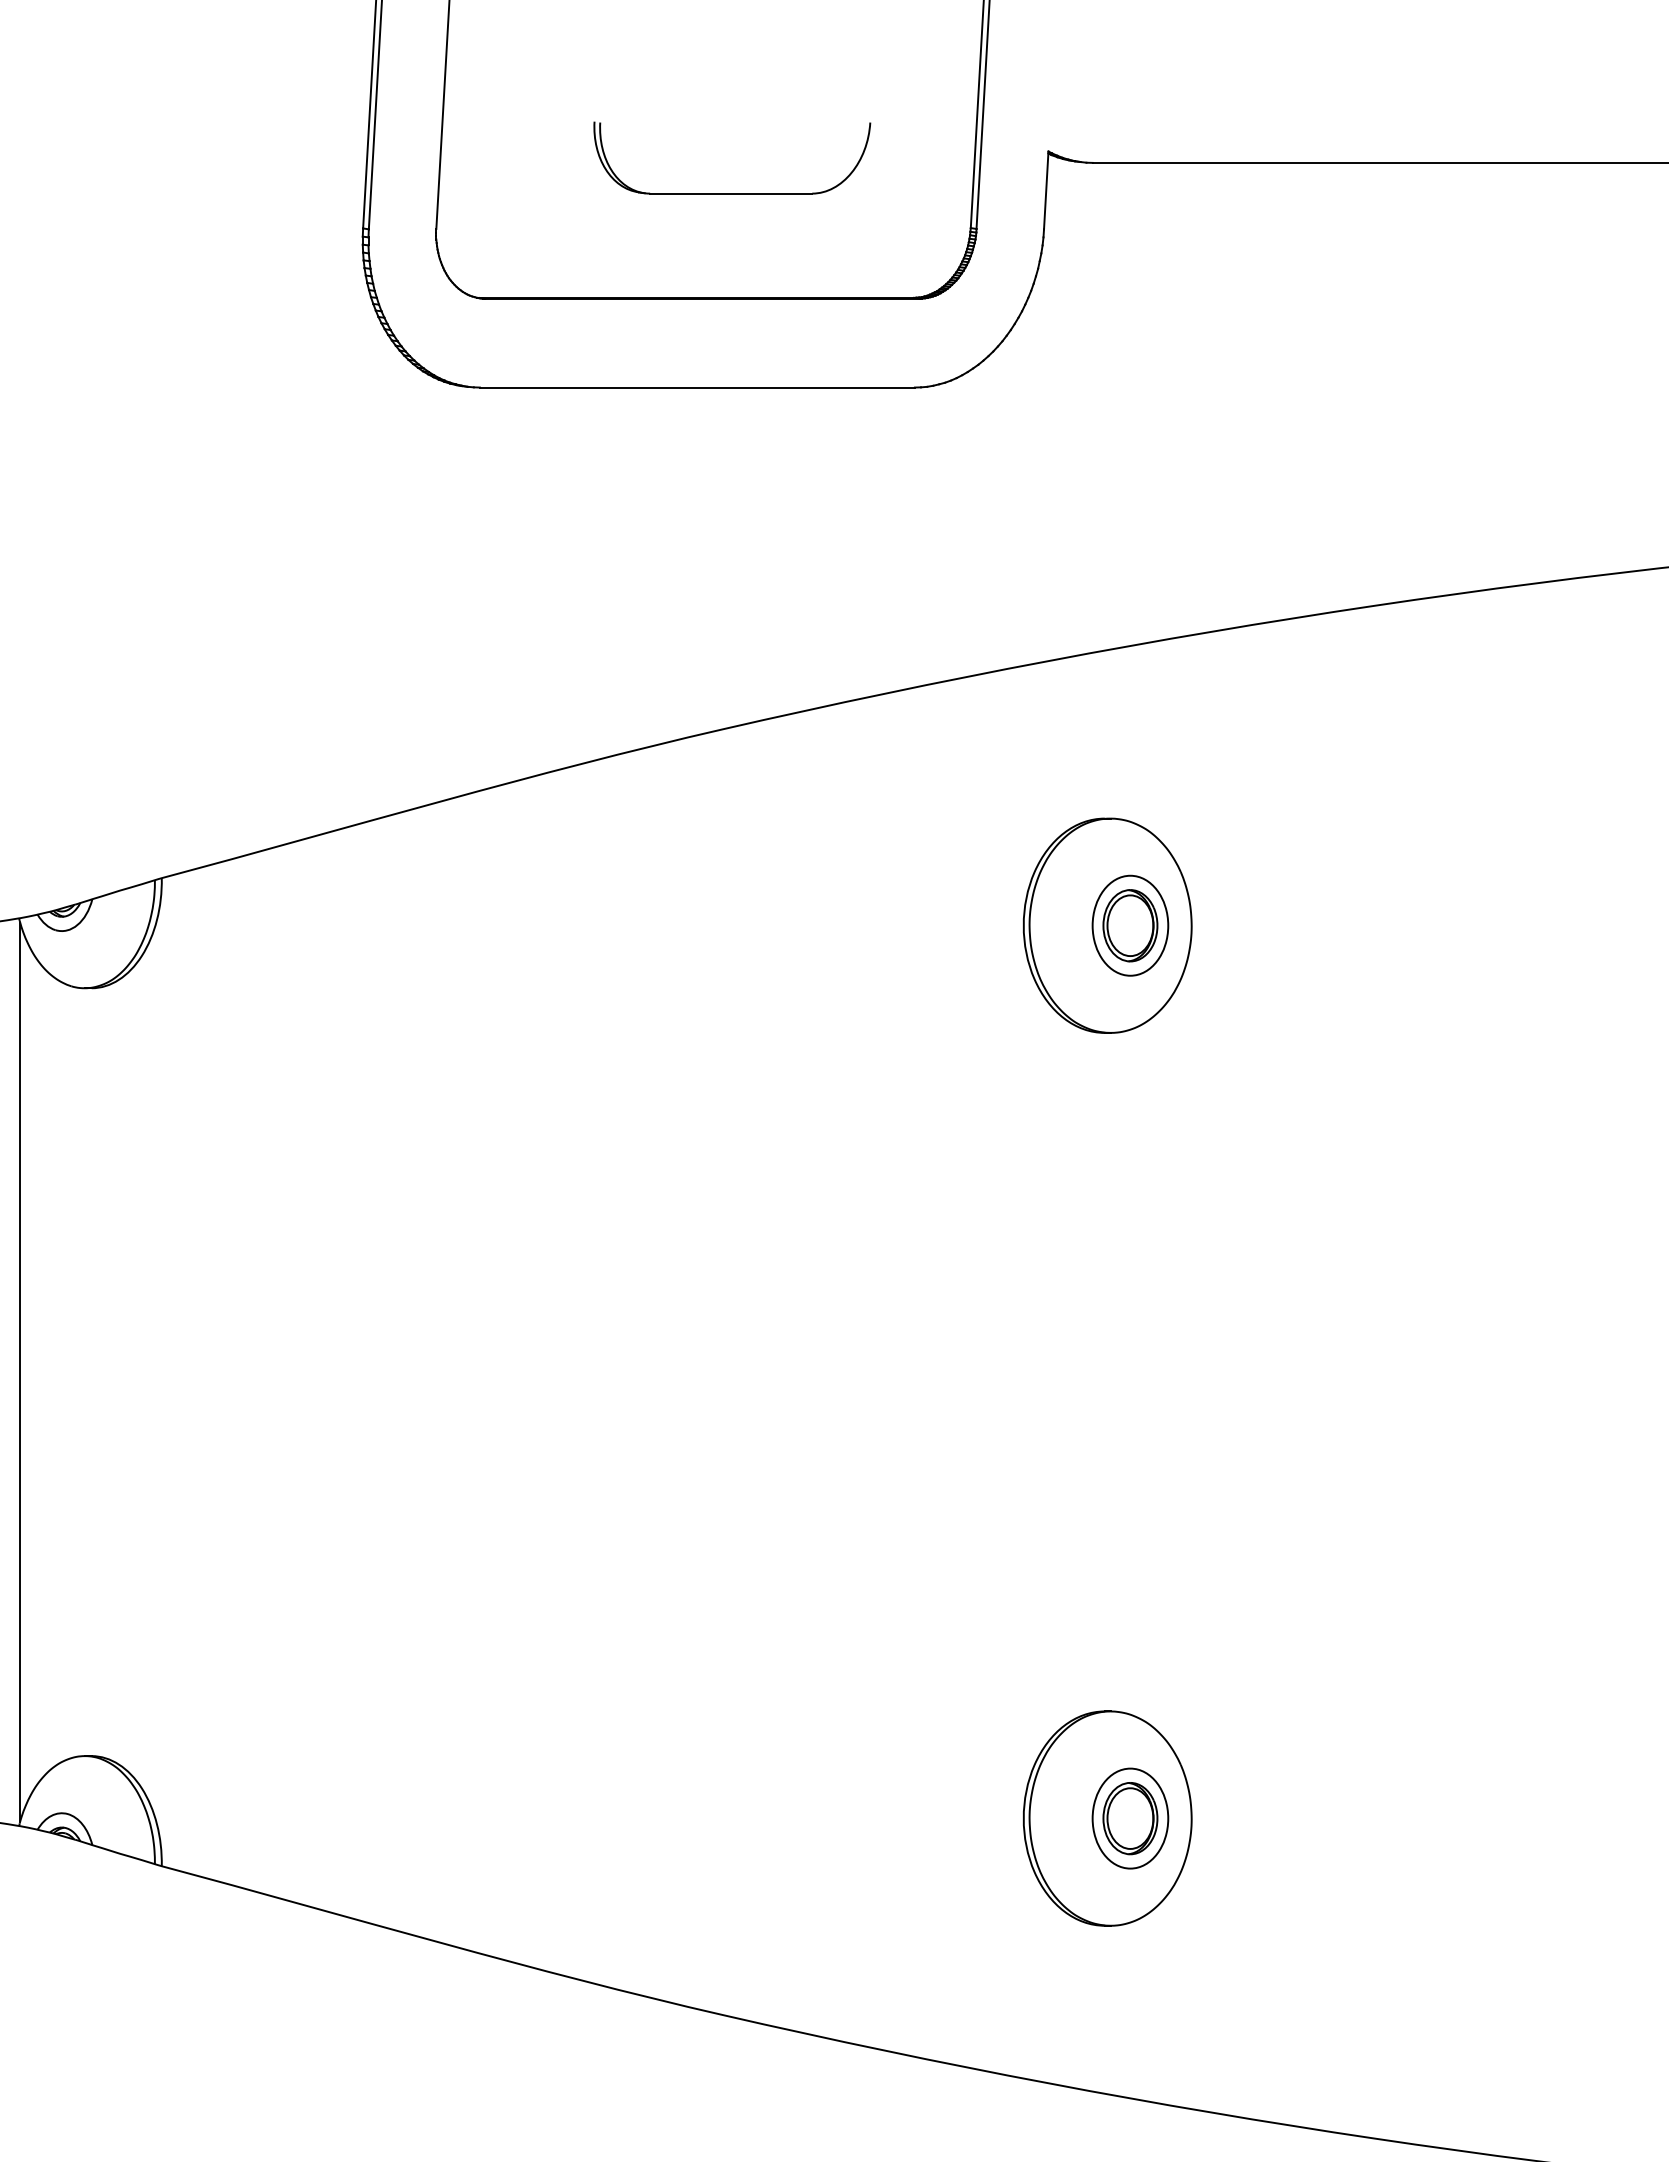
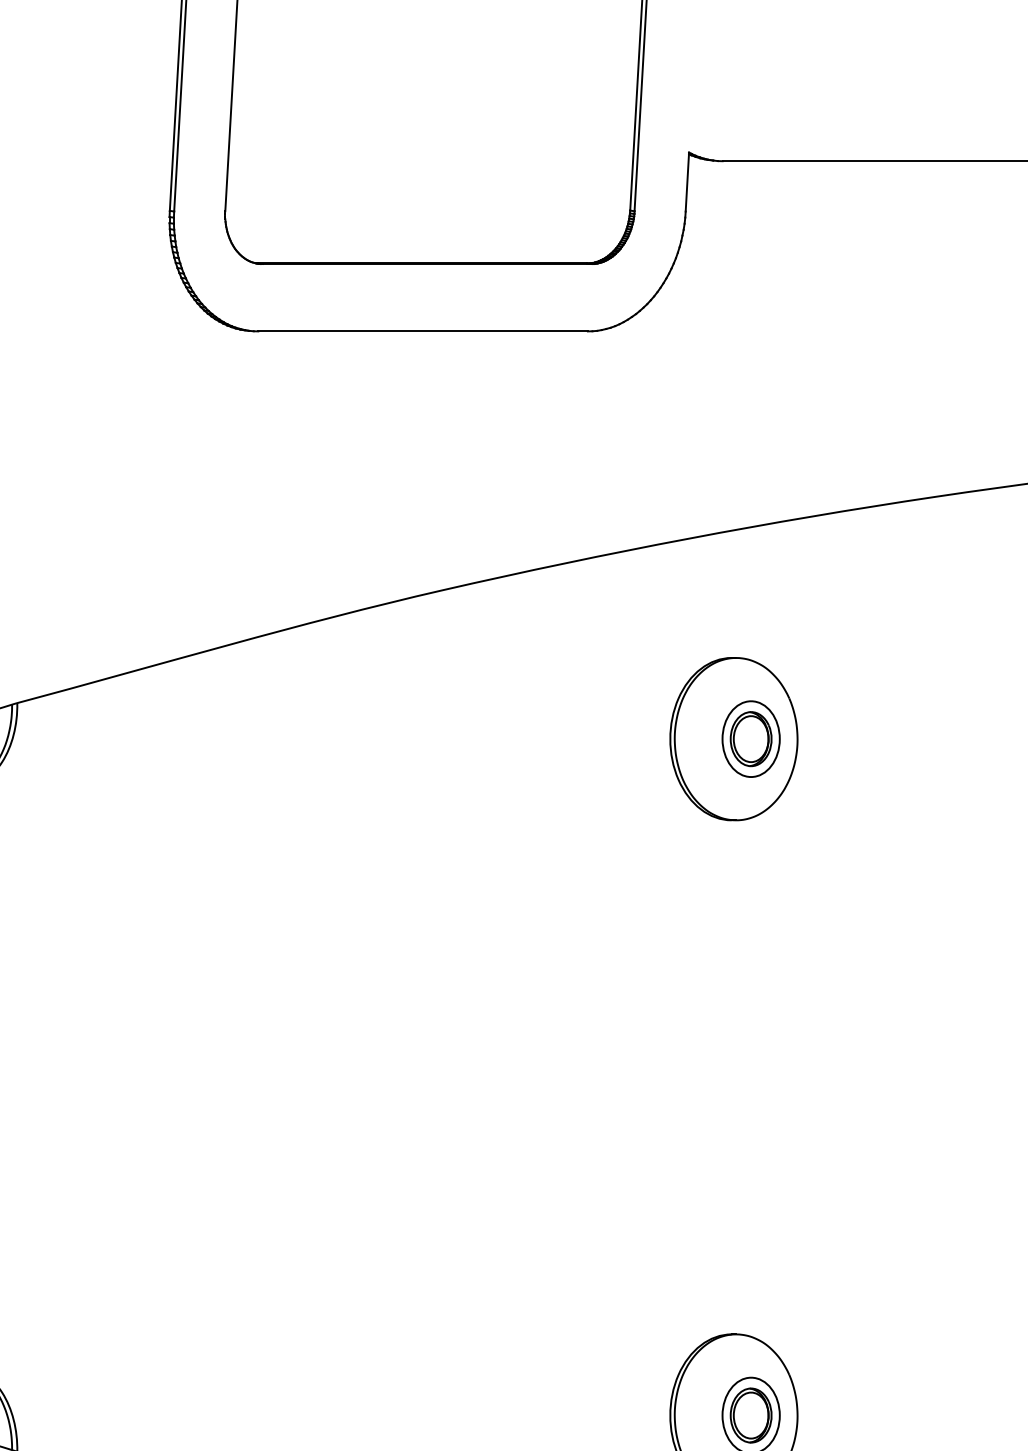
part: (732, 193) -> (449, 184), removed

